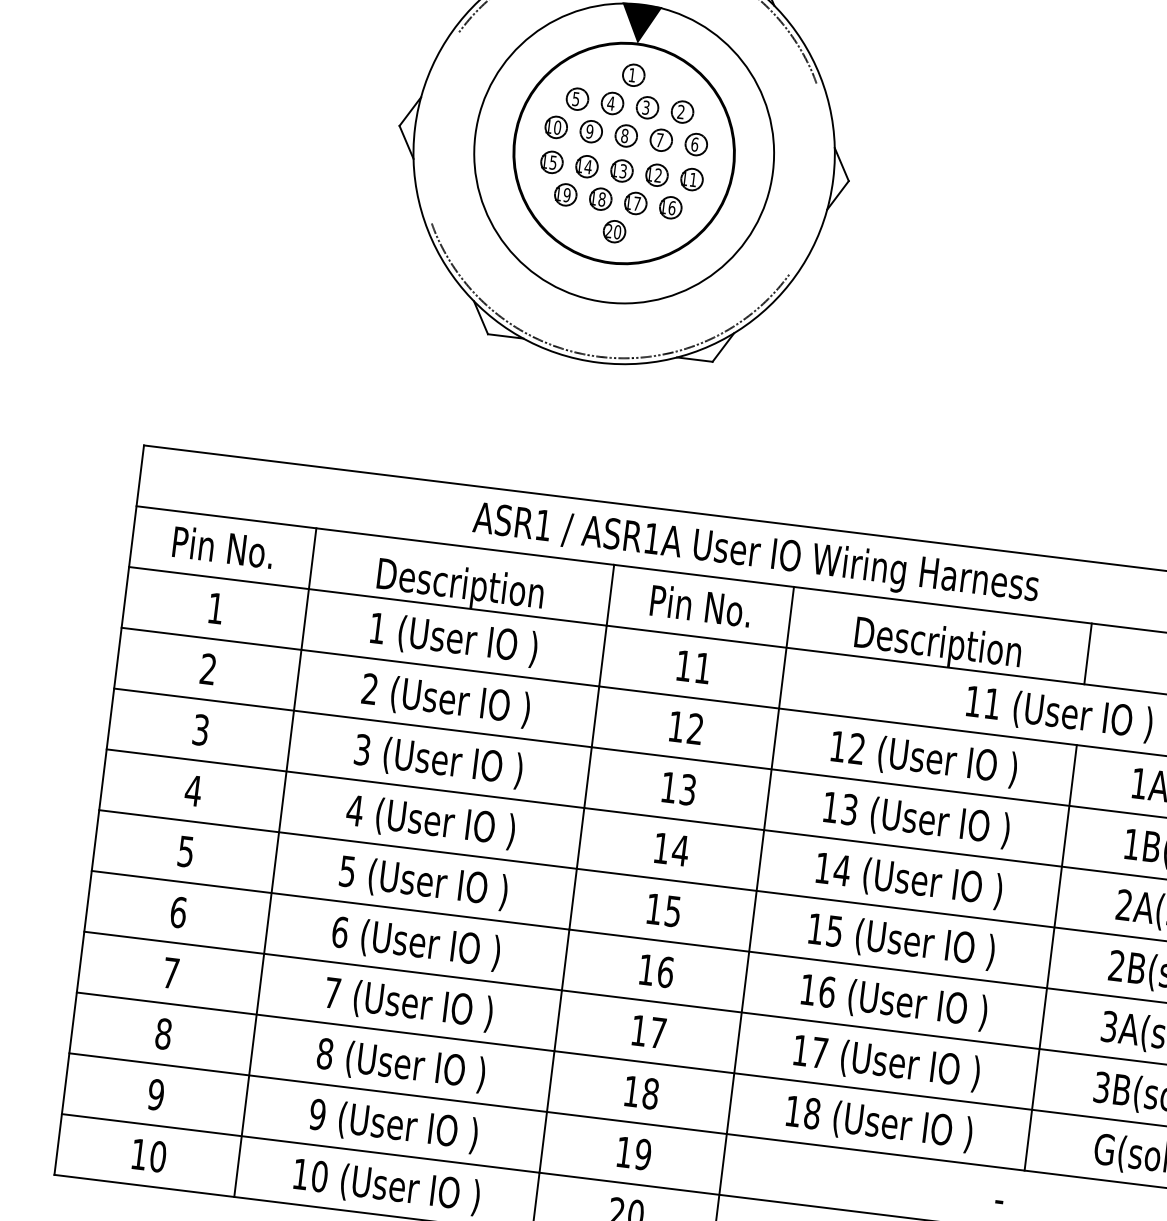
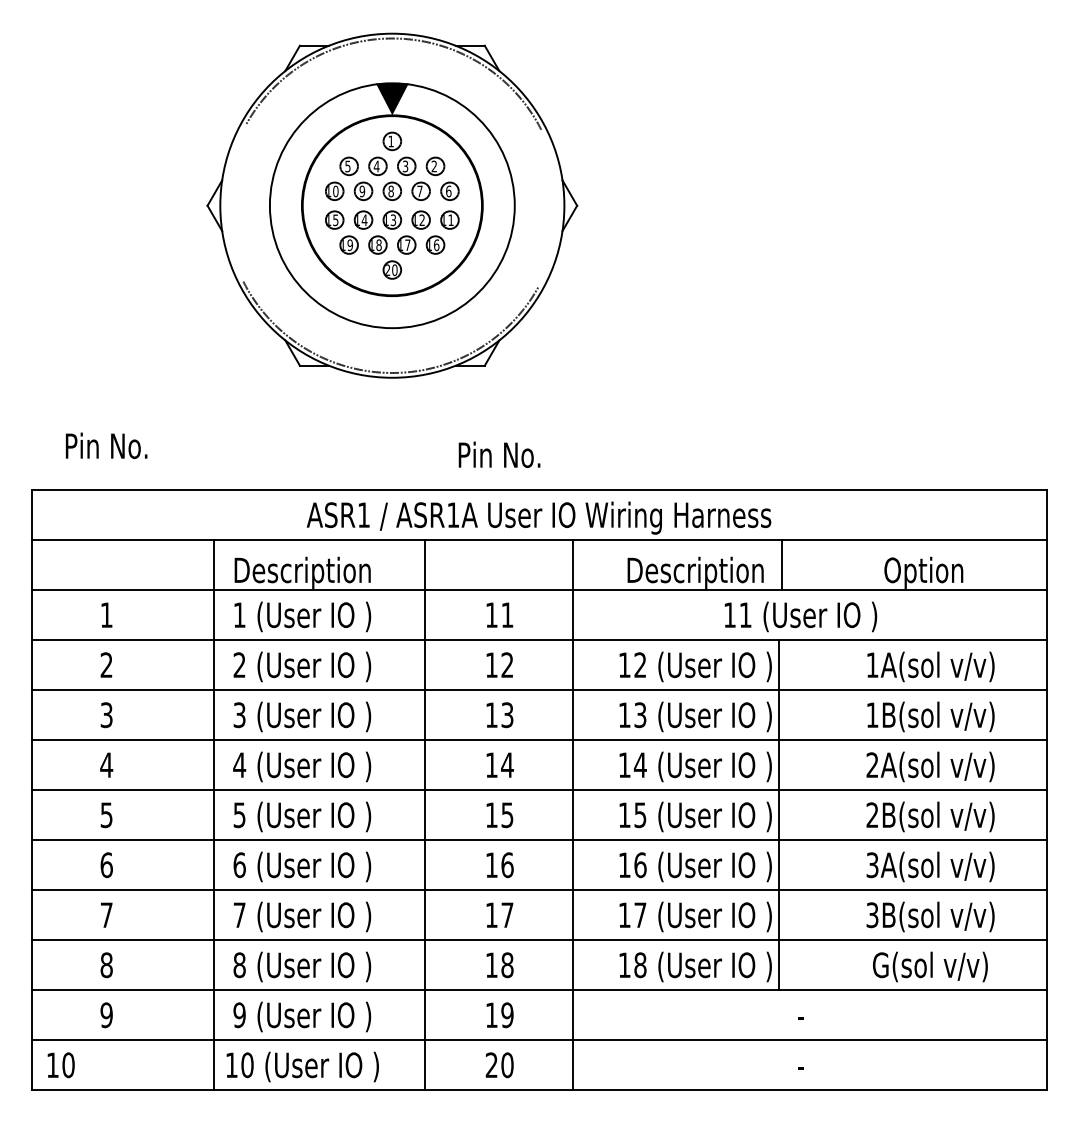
text: (223, 546) -> (106, 445), moved
text: (700, 605) -> (499, 454), moved
line: (1088, 654) -> (782, 565), moved
line: (275, 863) -> (214, 815), moved
line: (1051, 958) -> (779, 815), moved
text: (148, 1155) -> (60, 1065), moved

